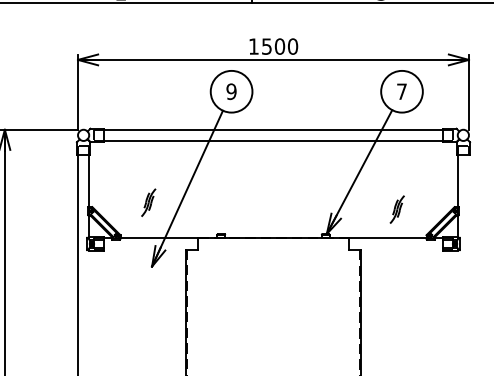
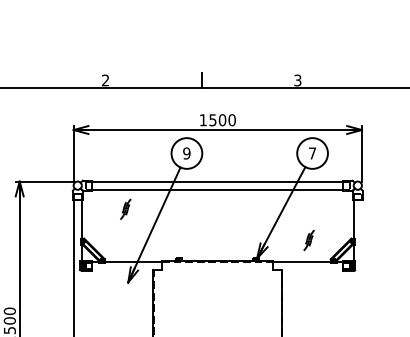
part: (148, 201) -> (125, 208), moved

